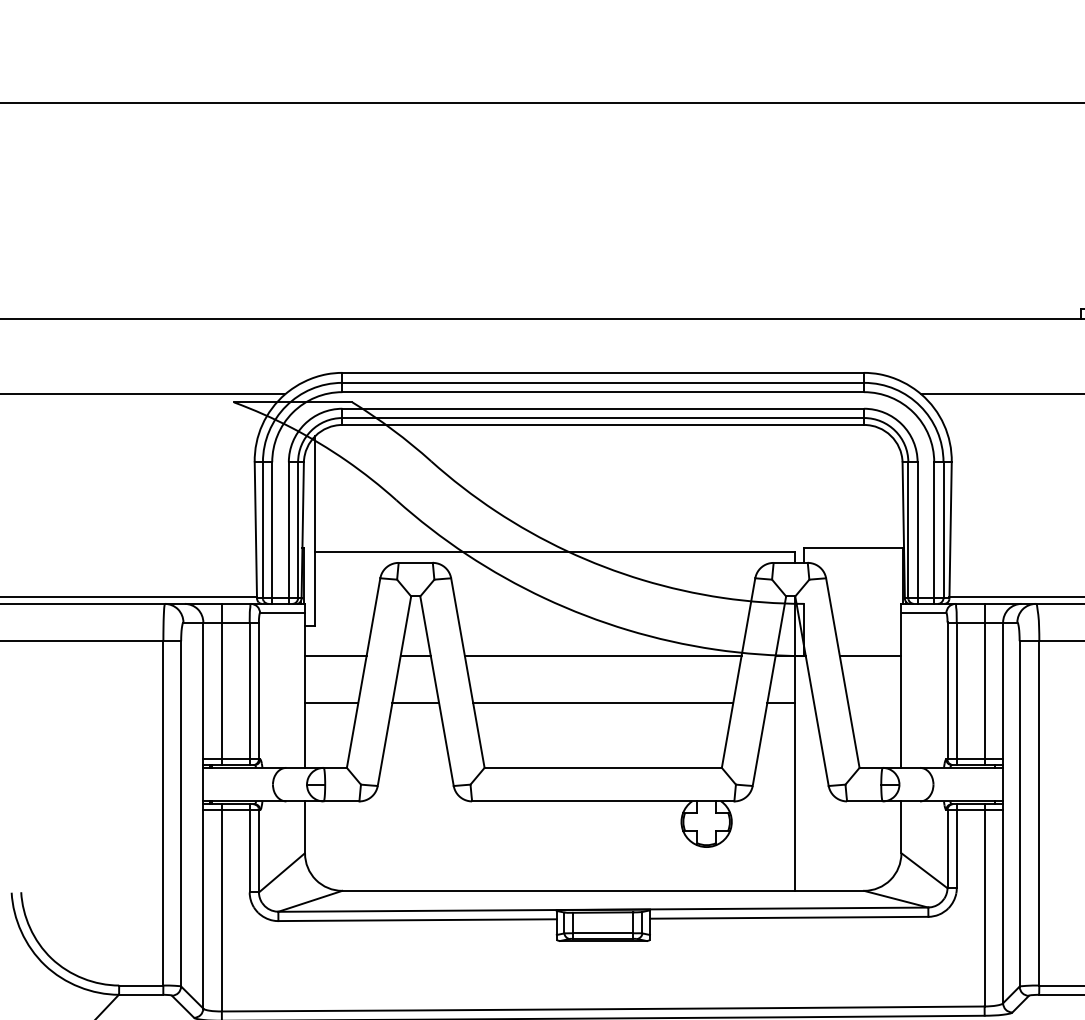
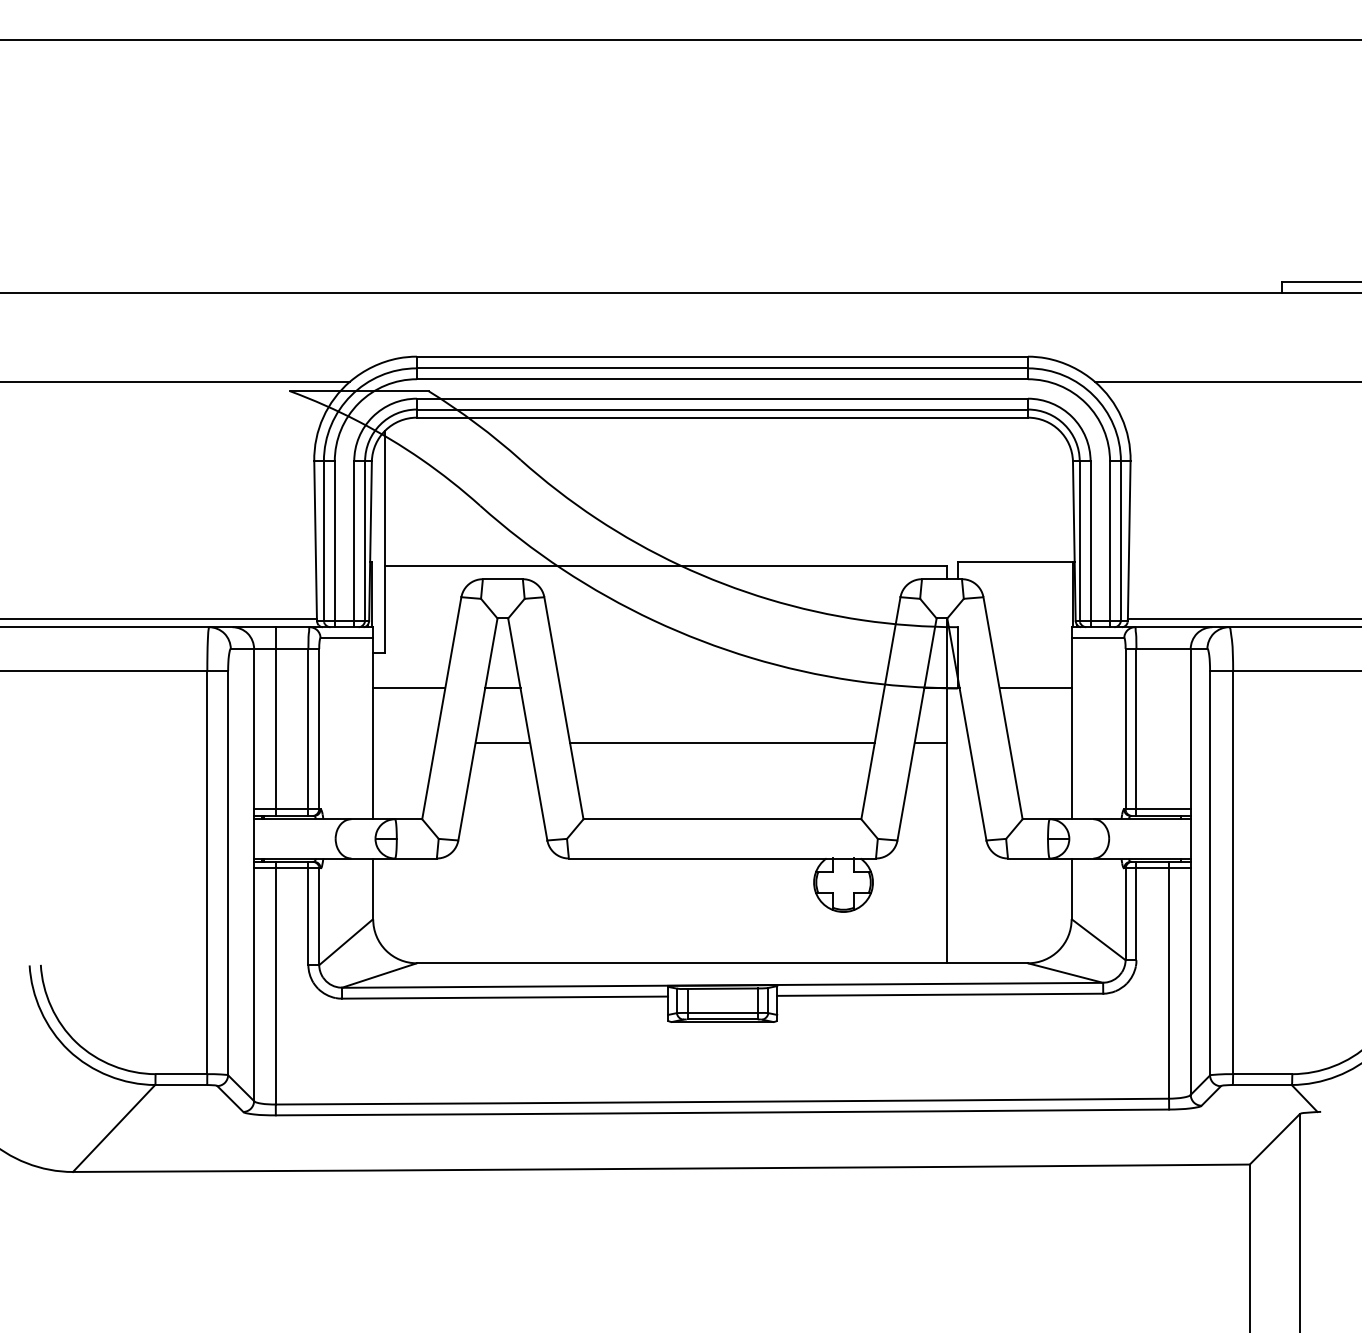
line: (603, 656) -> (722, 688), removed
line: (984, 684) -> (1169, 721), removed
line: (331, 702) -> (404, 742), removed

